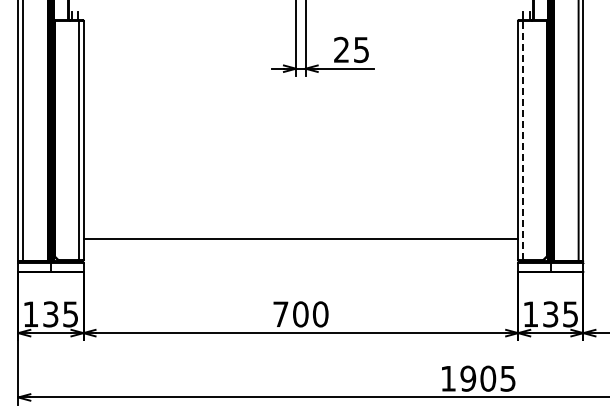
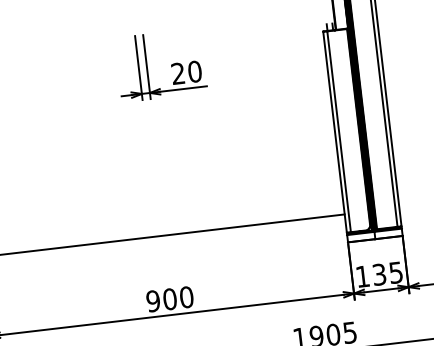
text: (361, 49) -> (194, 71), 25 -> 20
line: (522, 140) -> (338, 131), dashed -> solid
text: (280, 314) -> (153, 301), 700 -> 900

